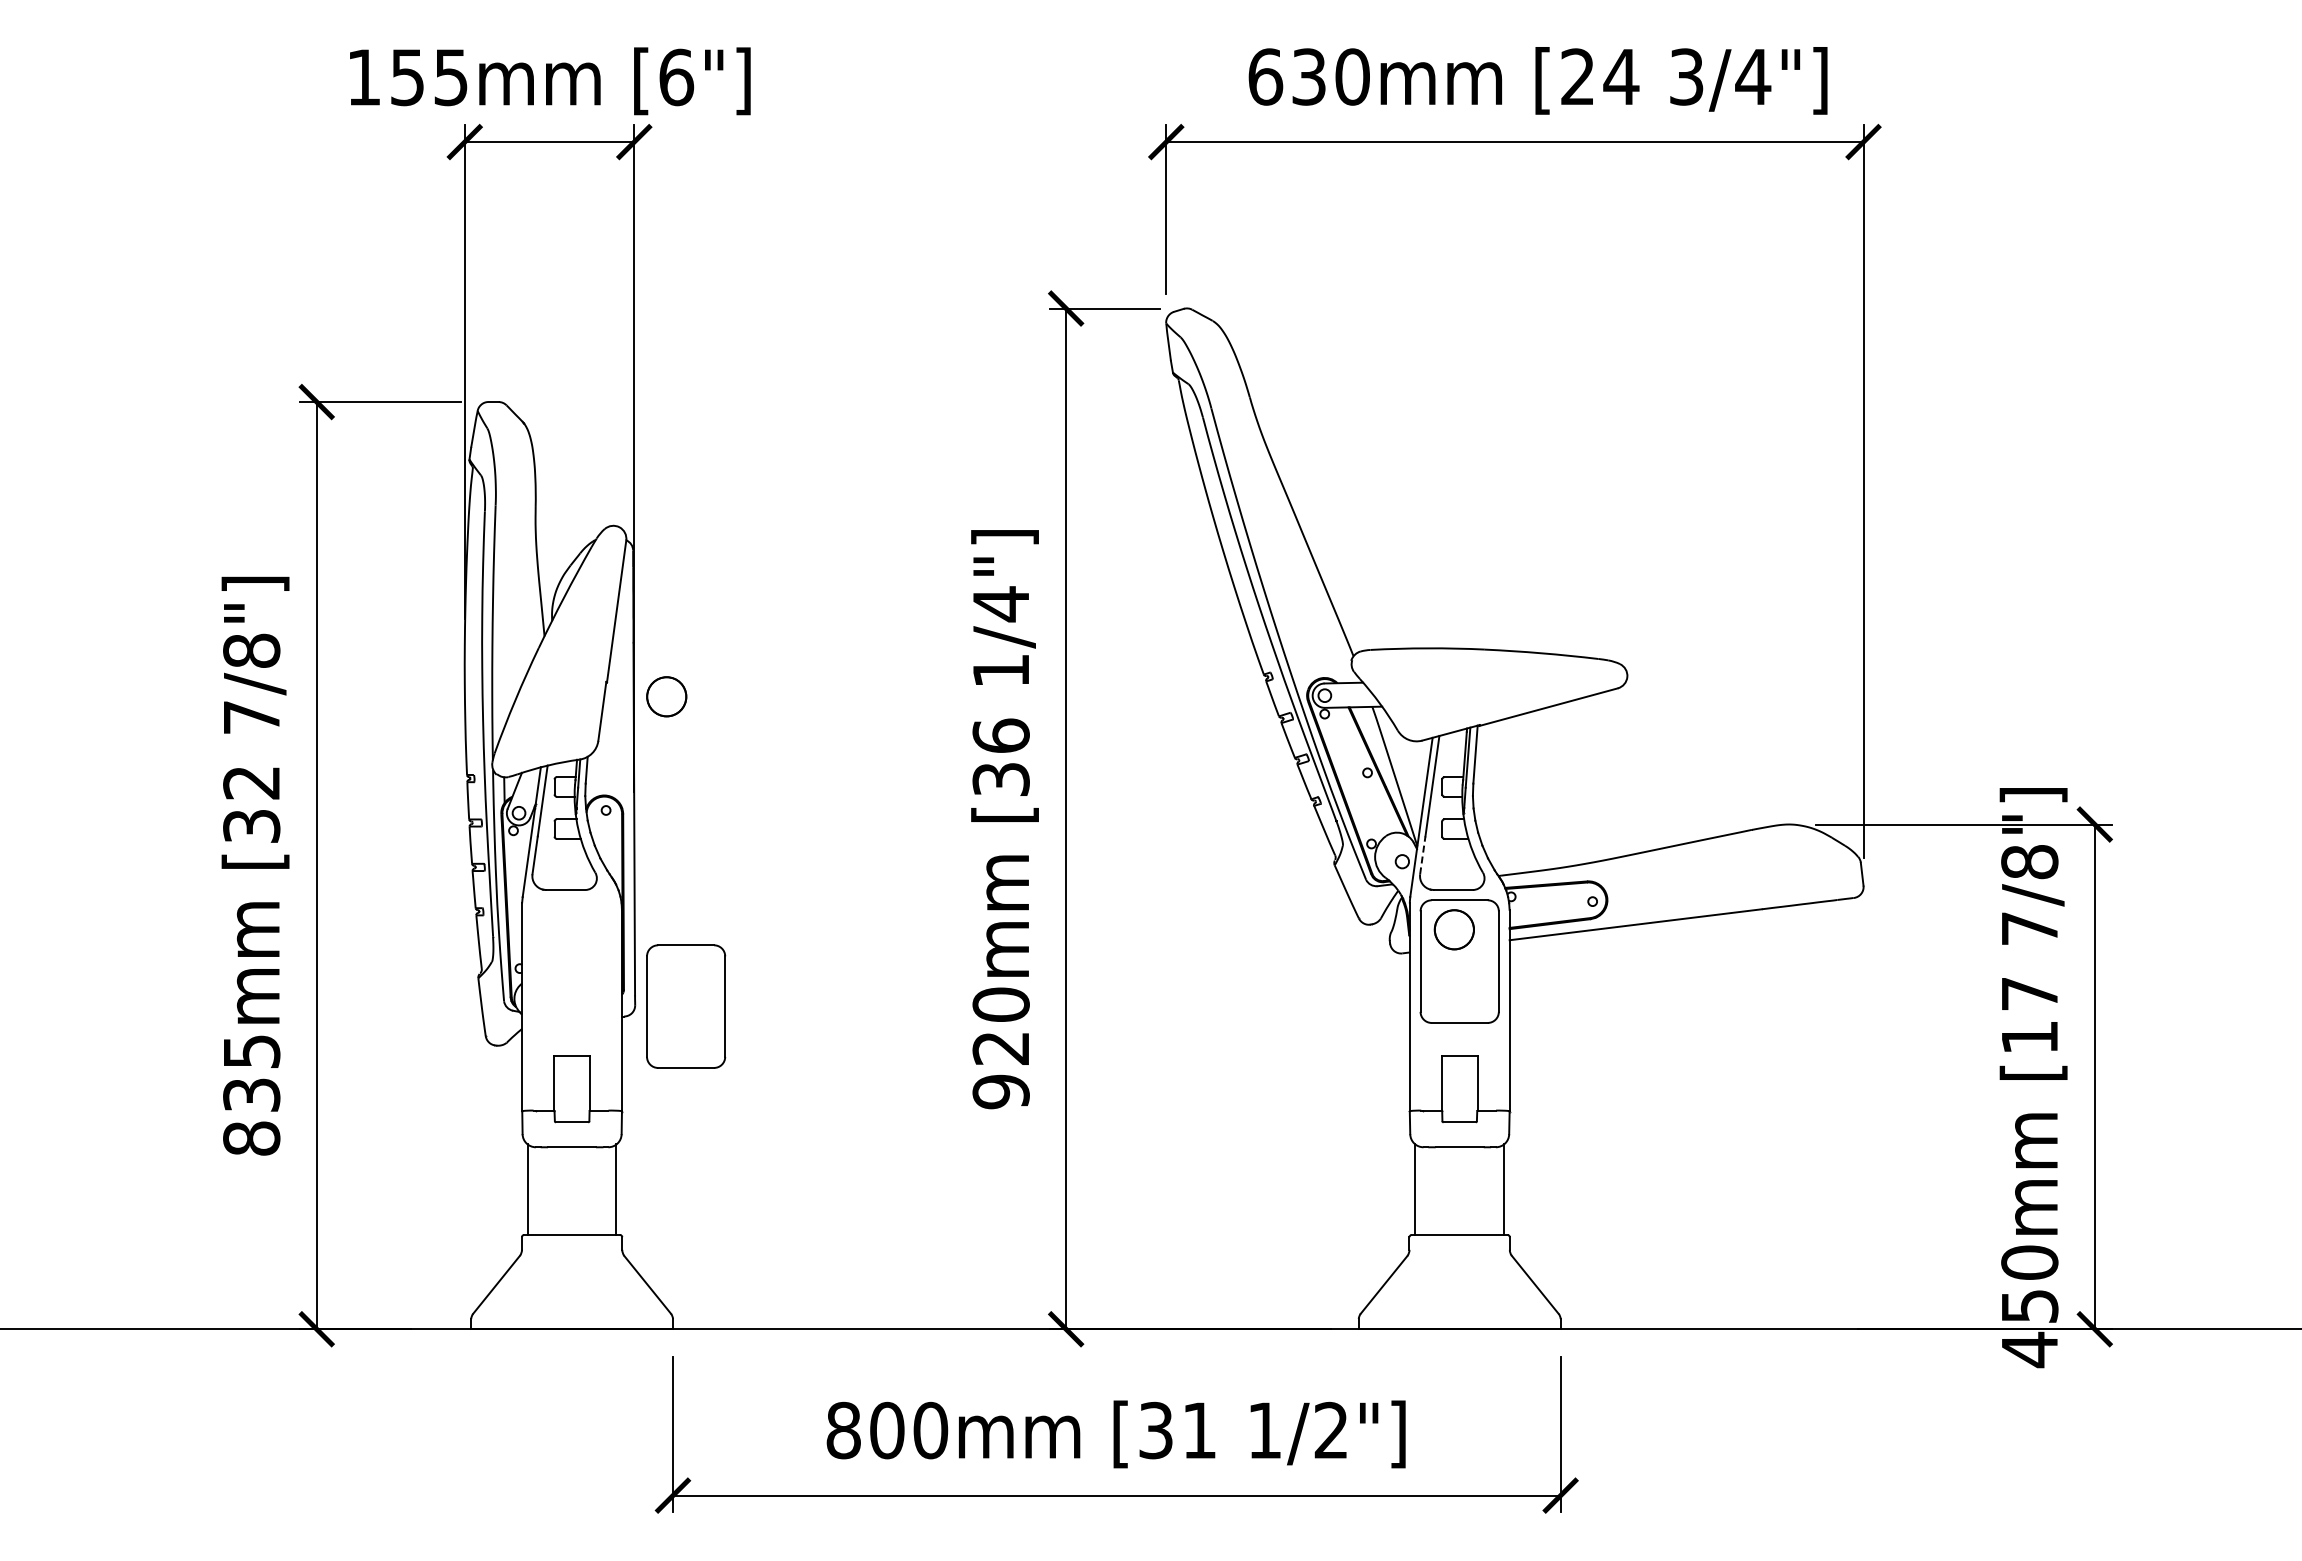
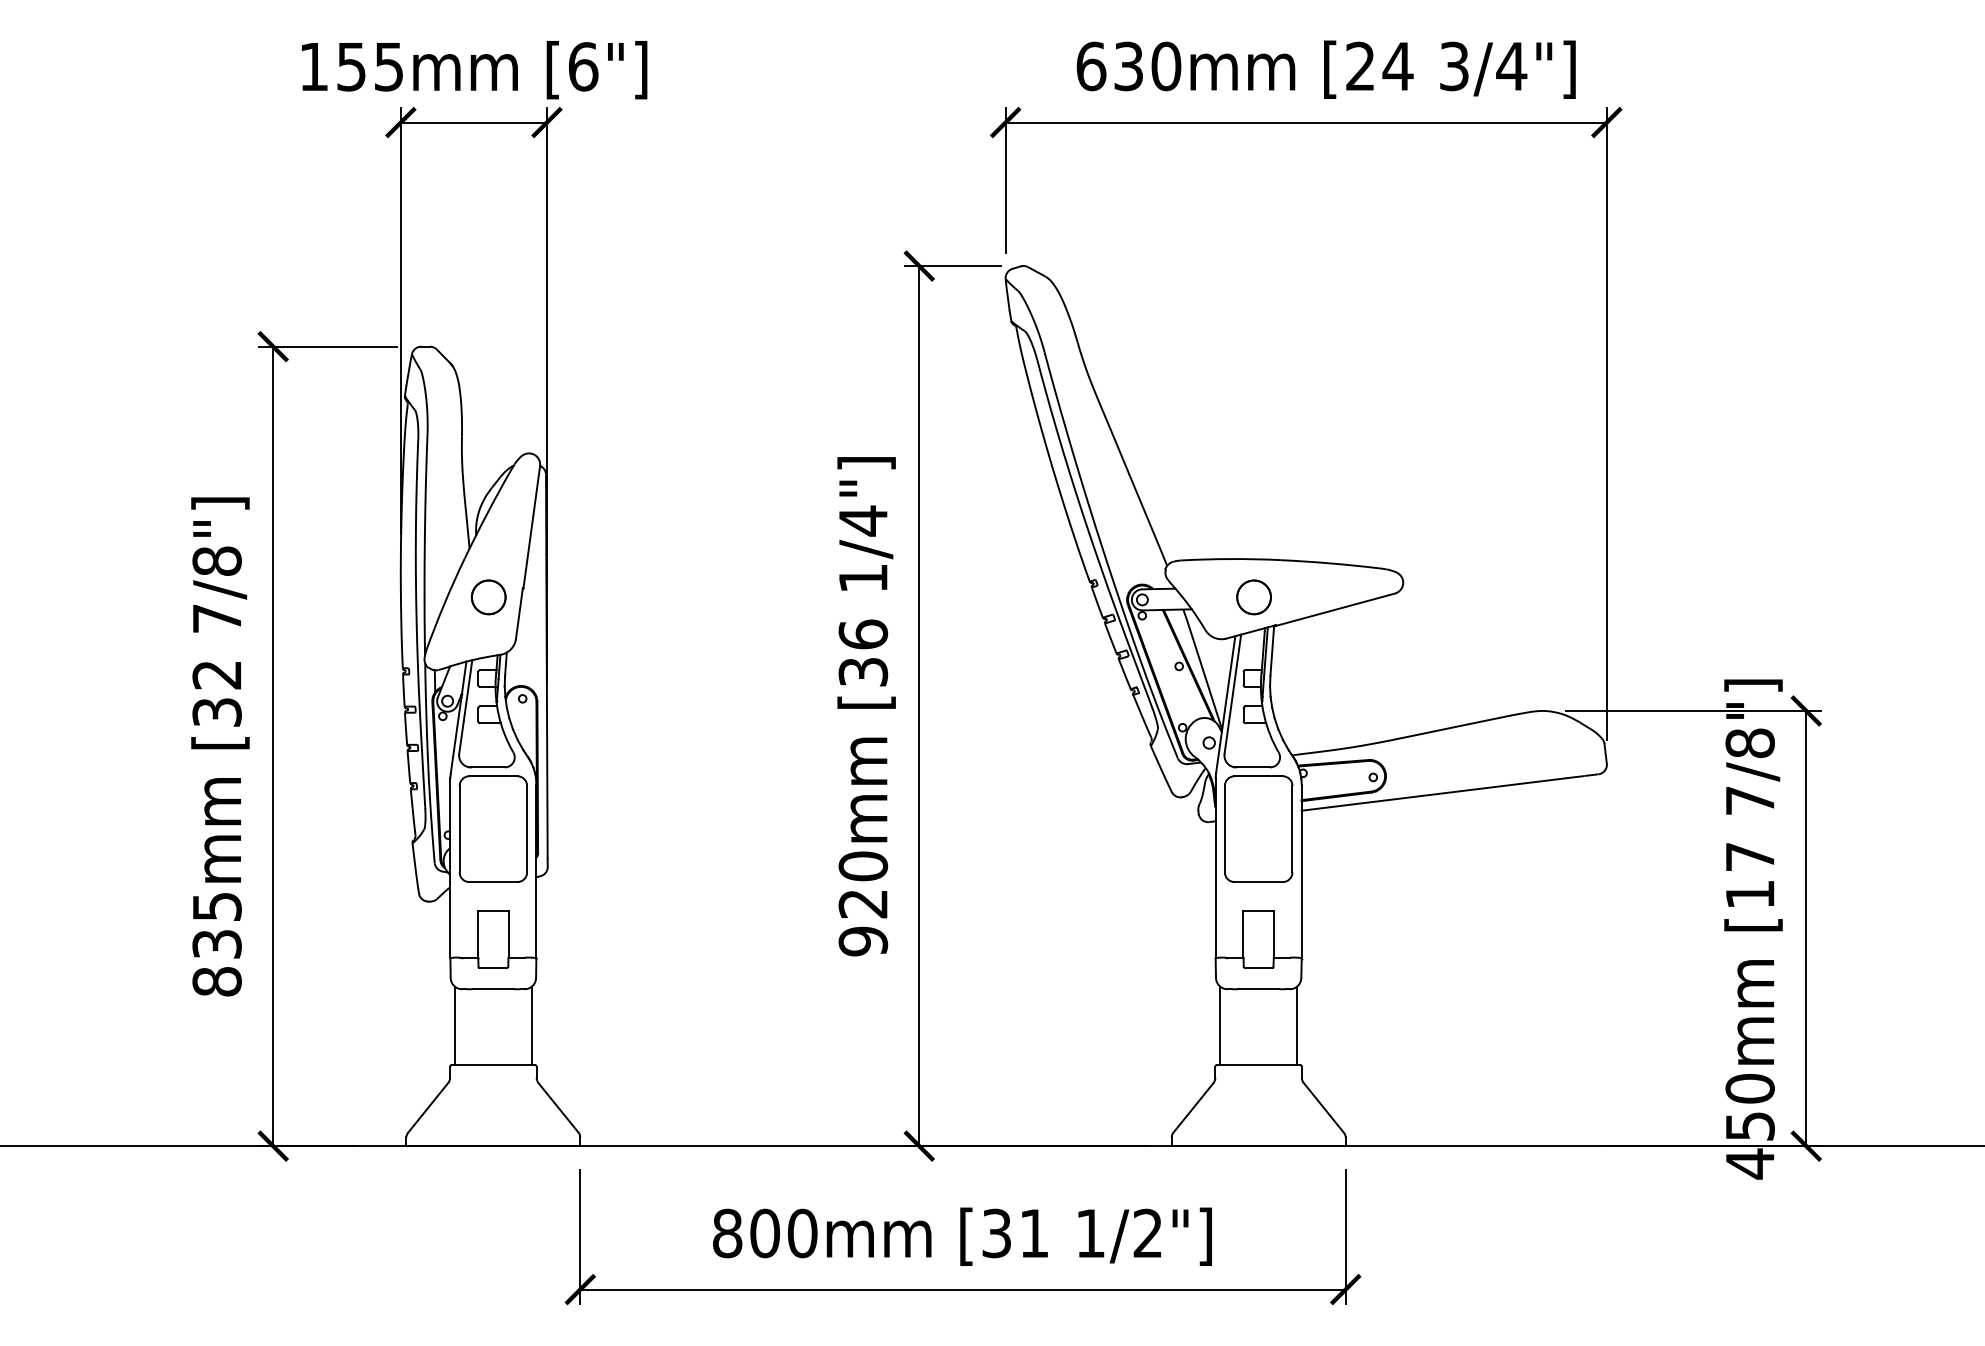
circle: (666, 696) -> (488, 597), moved
line: (1422, 854) -> (1226, 736), dashed -> solid
circle: (1453, 929) -> (1253, 597), moved
part: (686, 1006) -> (493, 829), moved

